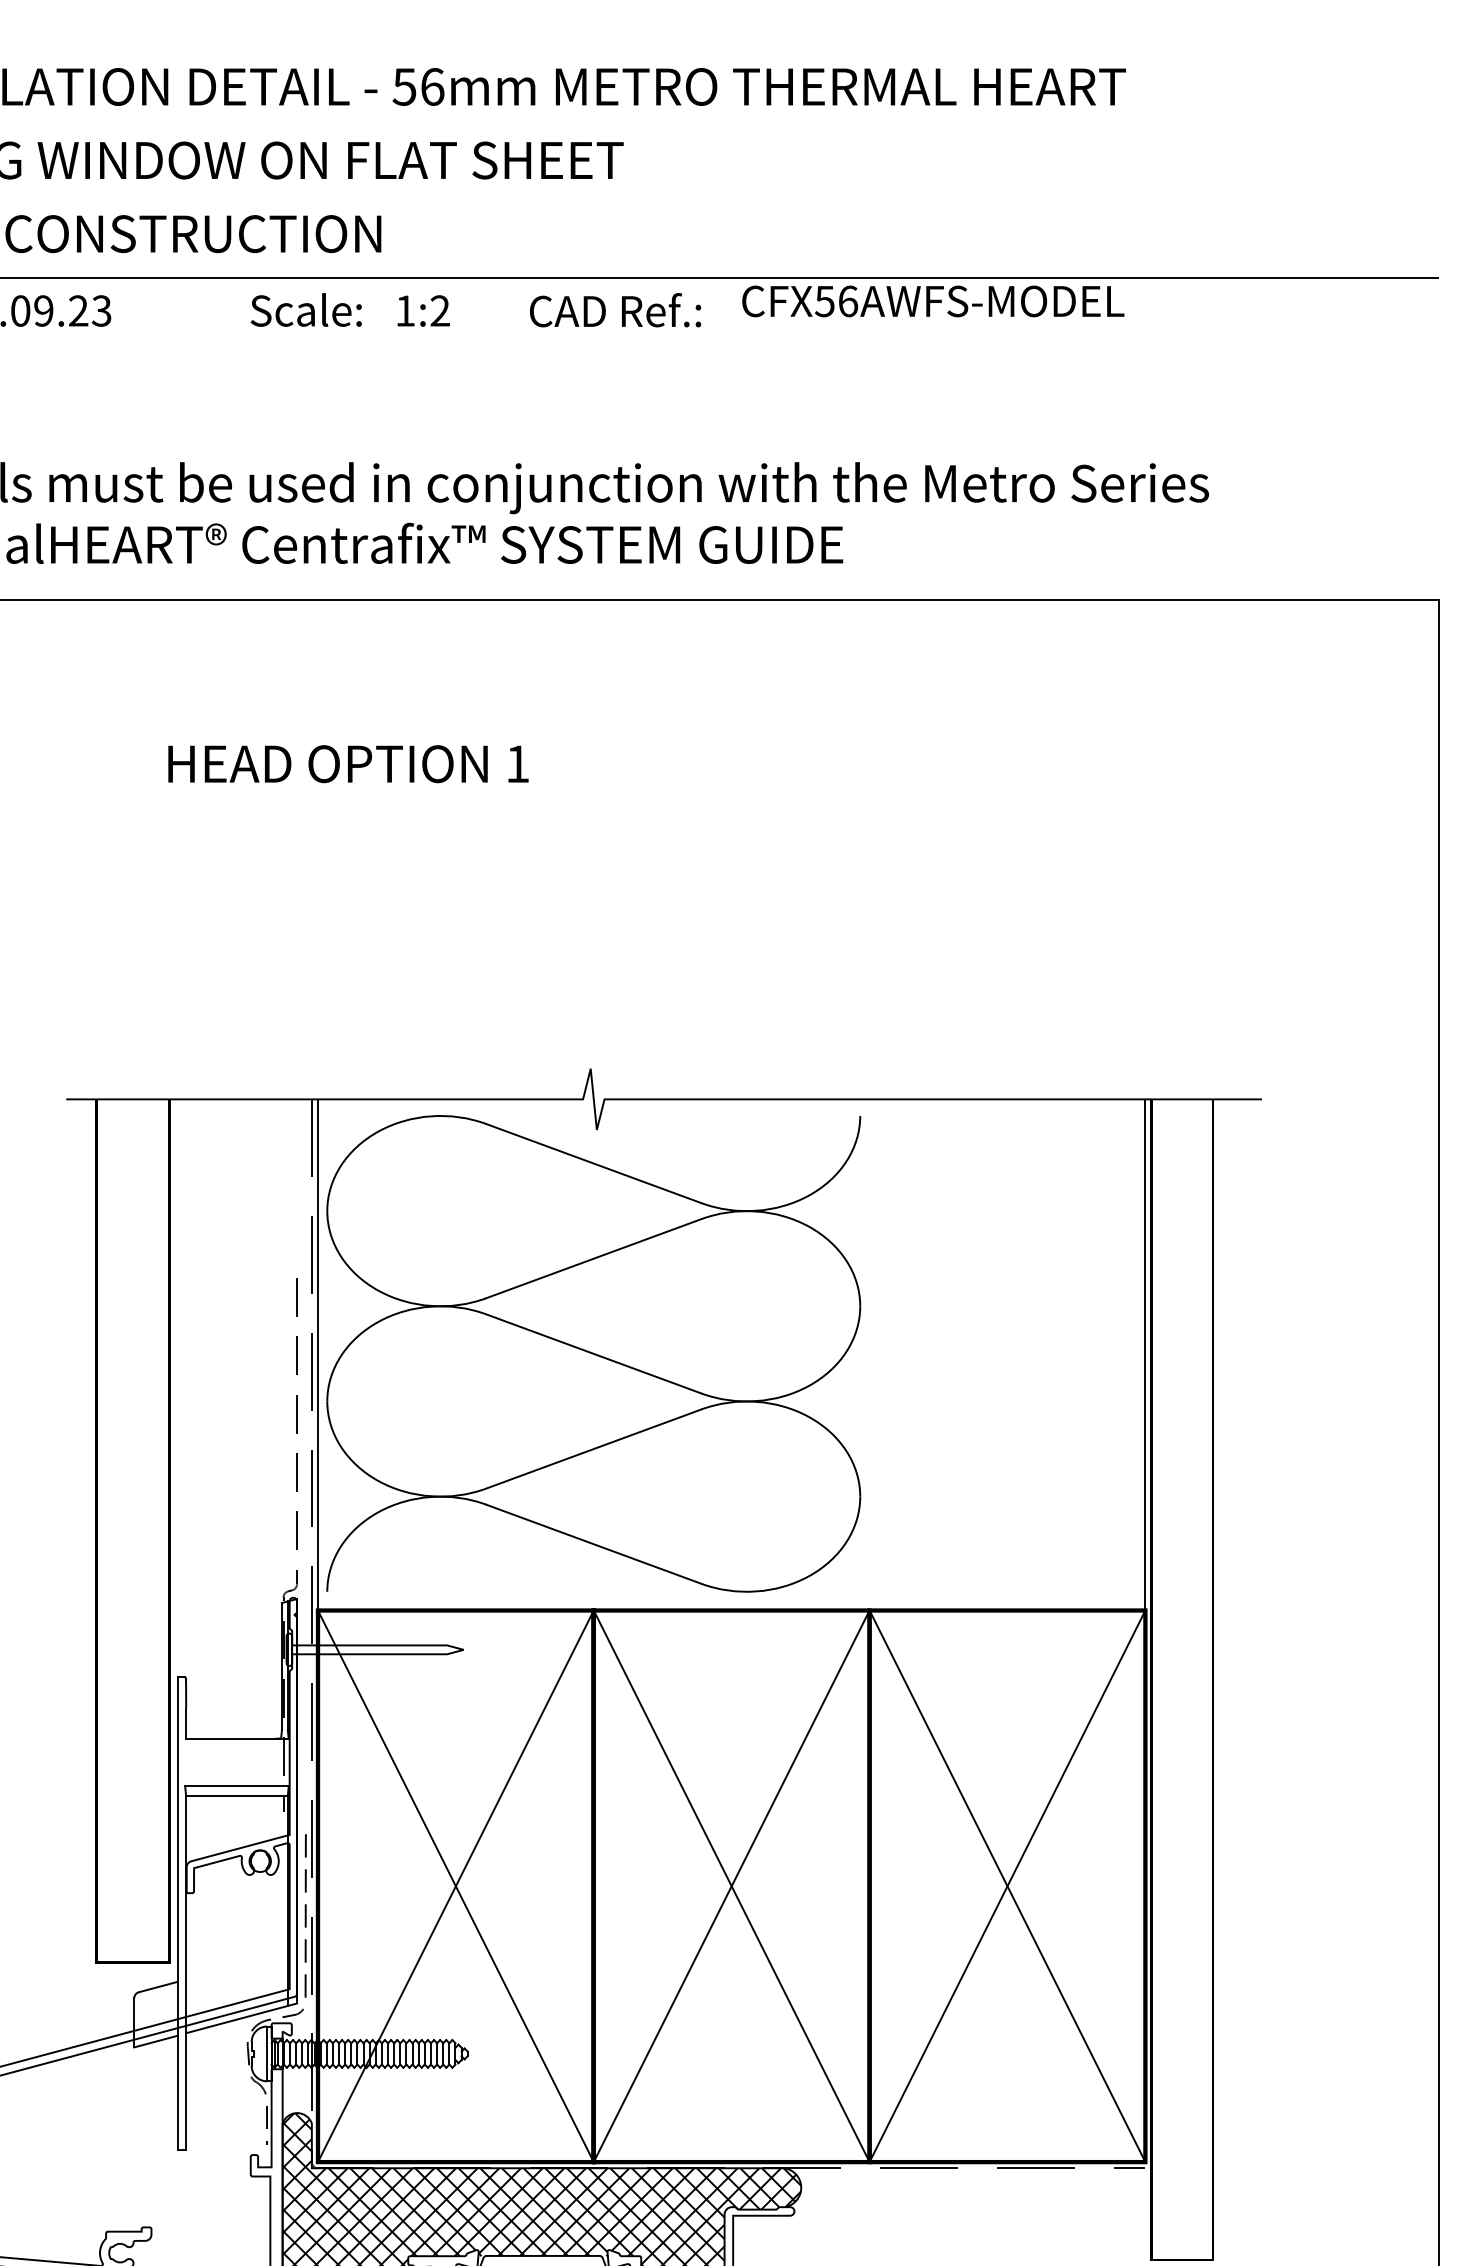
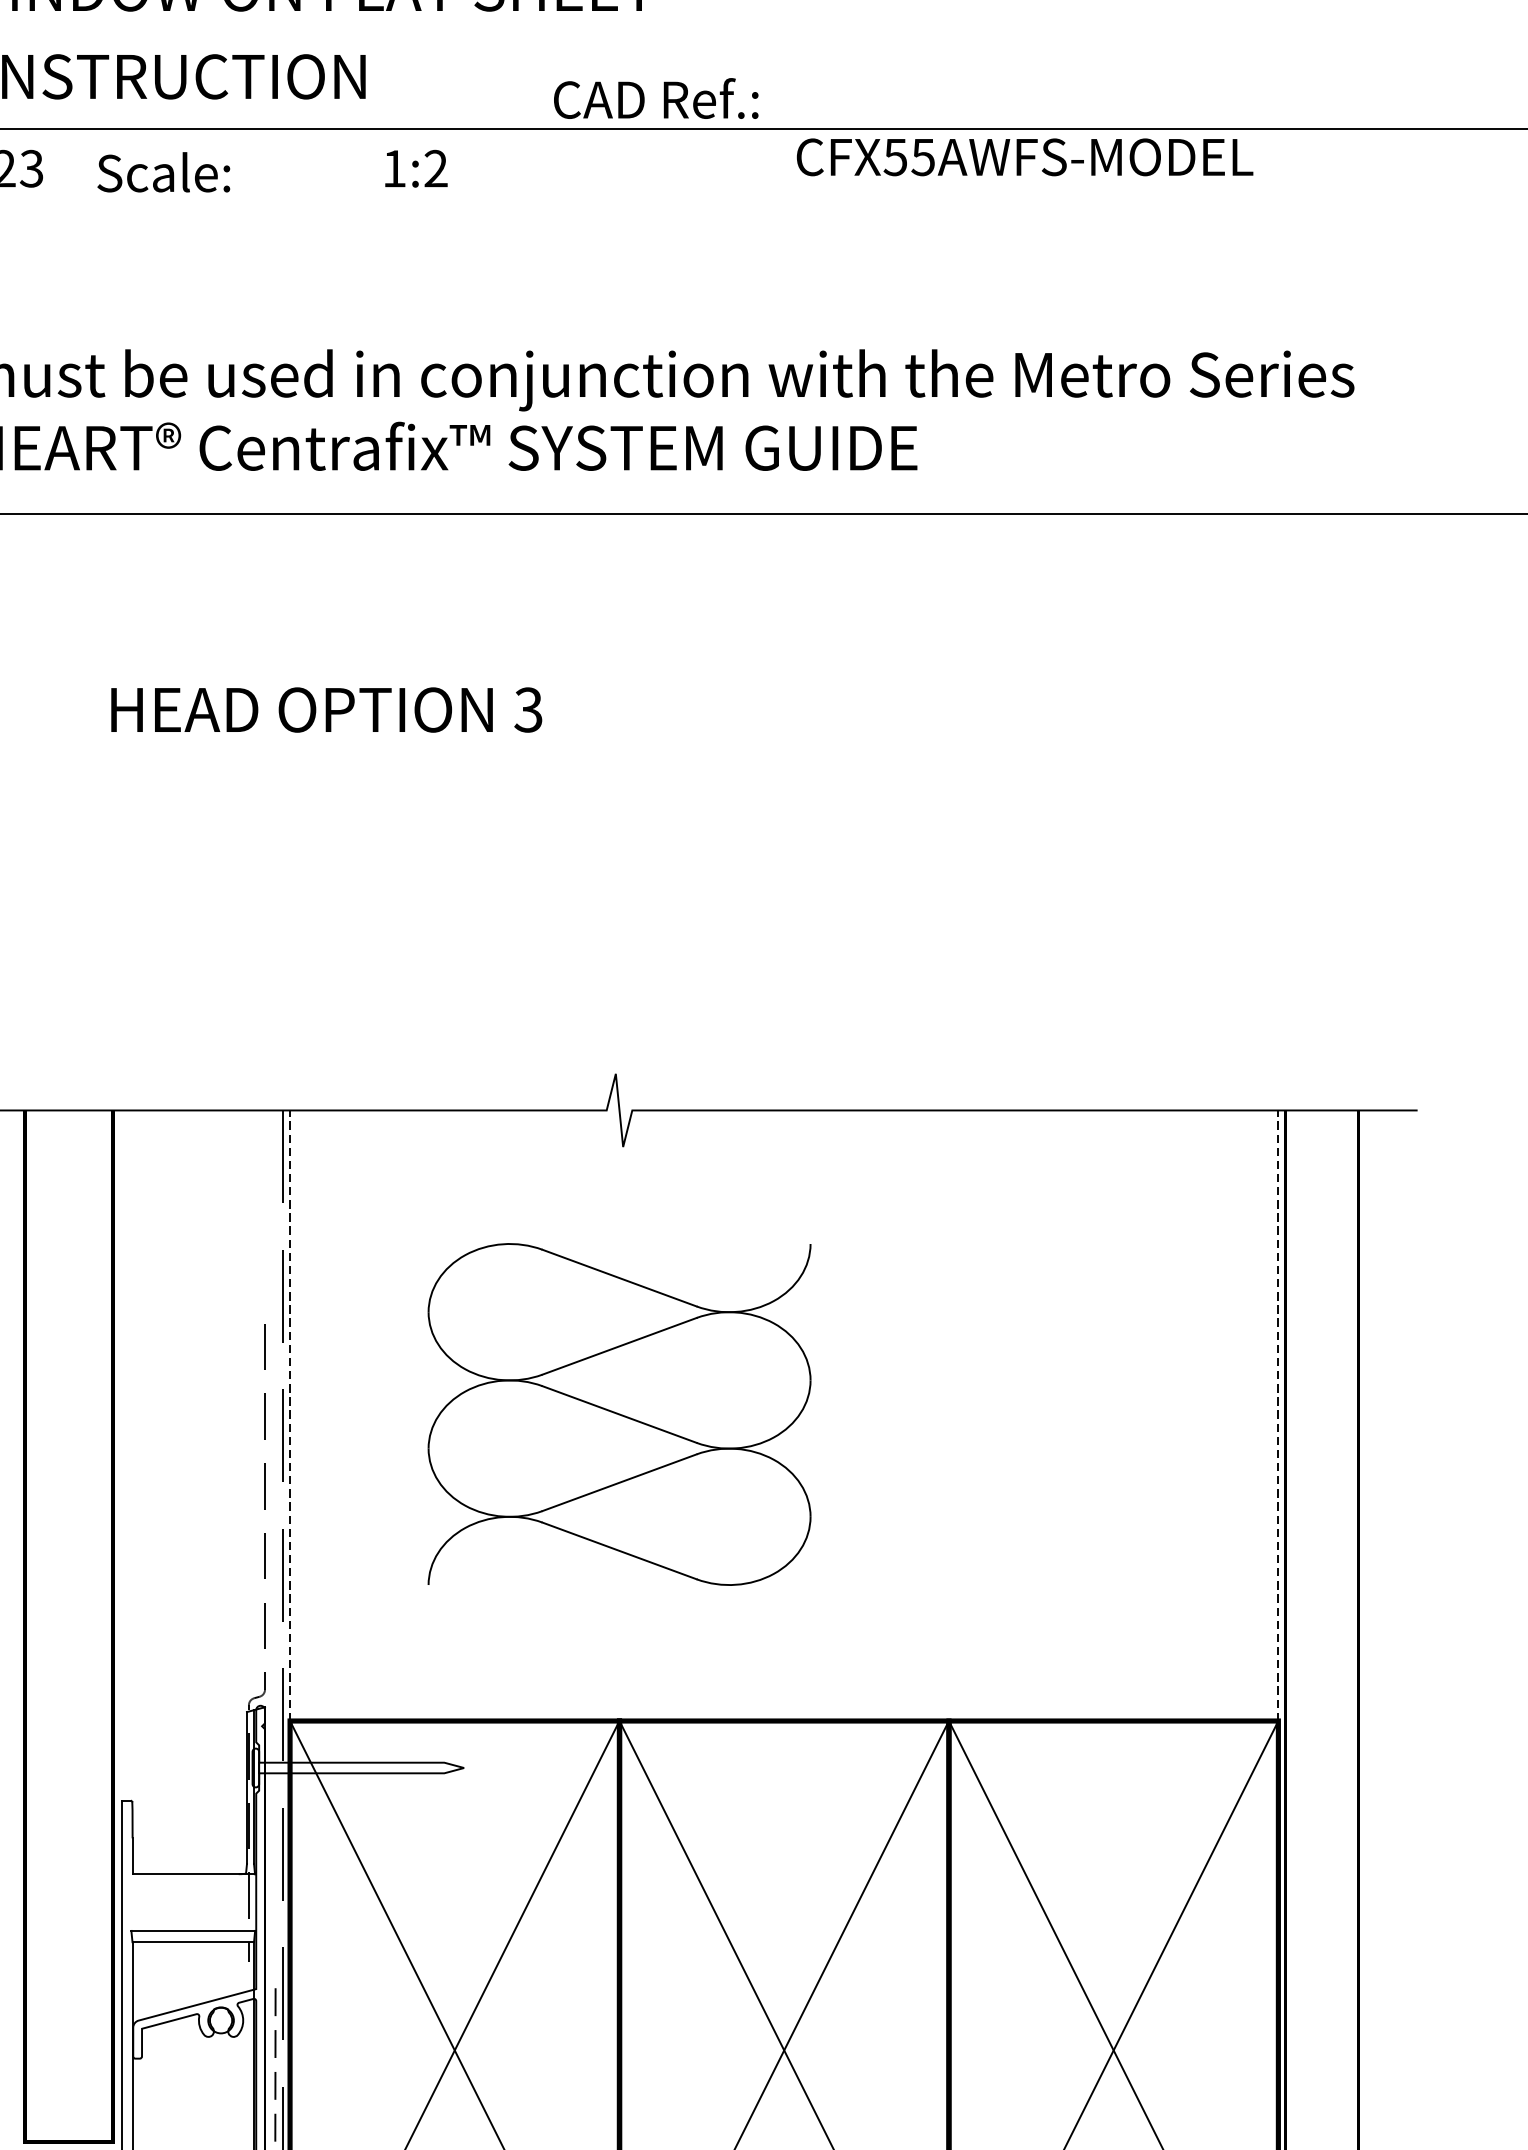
text: (848, 301) -> (923, 157), CFX56AWFS-MODEL -> CFX55AWFS-MODEL
text: (305, 309) -> (162, 171), moved
text: (615, 310) -> (656, 98), moved
text: (516, 764) -> (527, 710), 1 -> 3
part: (593, 1353) -> (619, 1414), size x0.6
line: (317, 1354) -> (289, 1415), solid -> dashed
line: (1145, 1354) -> (1278, 1415), solid -> dashed

